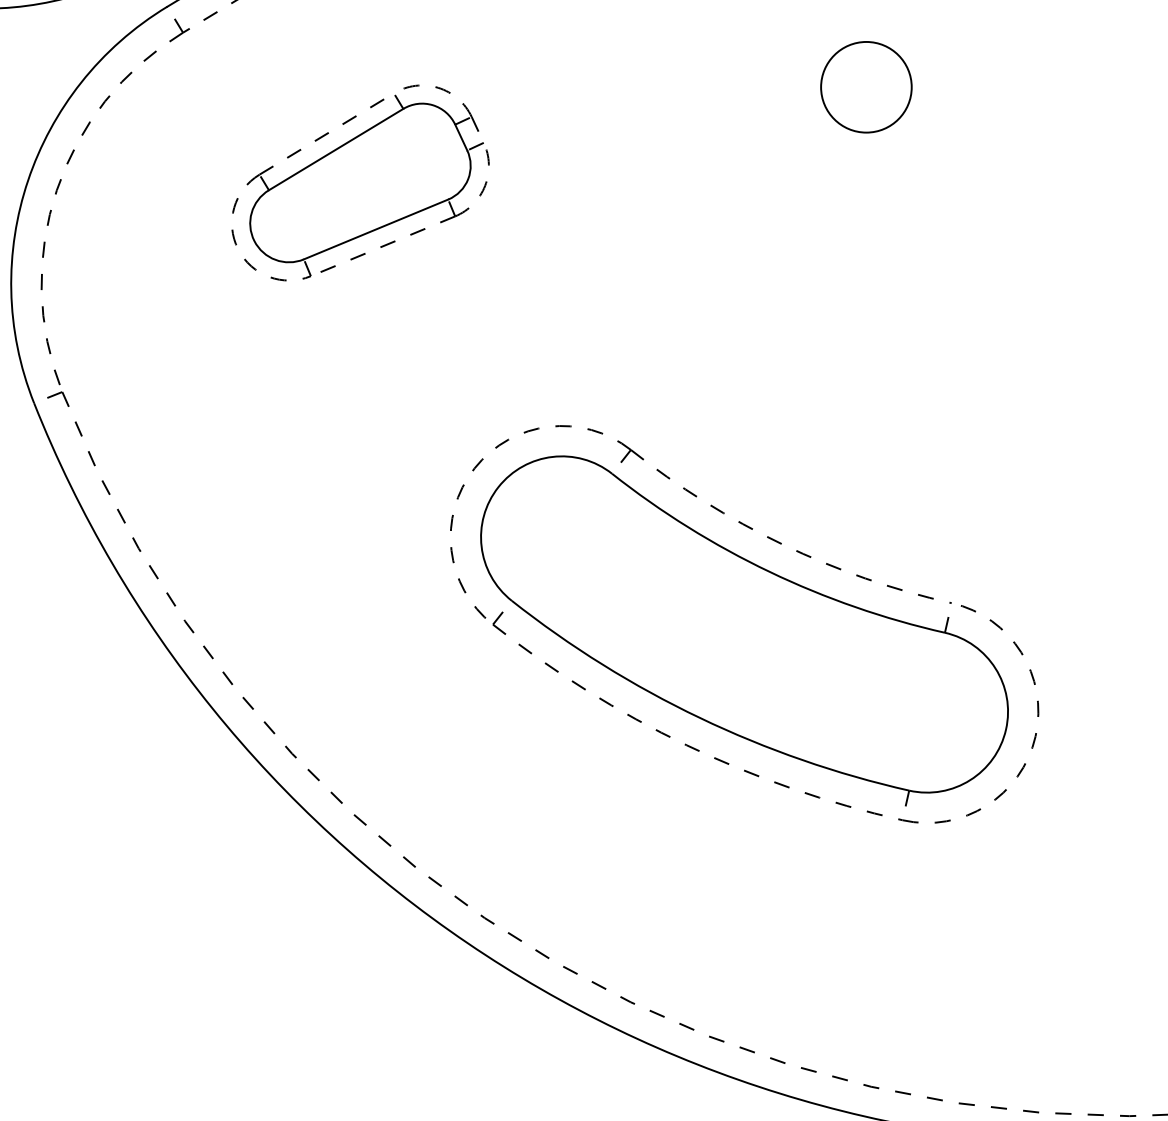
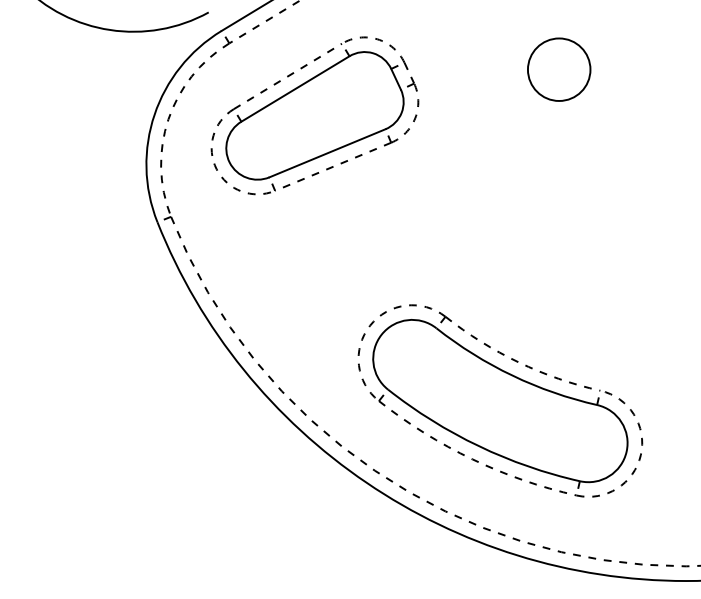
circle: (864, 86) -> (558, 69), size x1.43
part: (359, 182) -> (314, 115), size x1.67
part: (744, 623) -> (500, 400), moved

